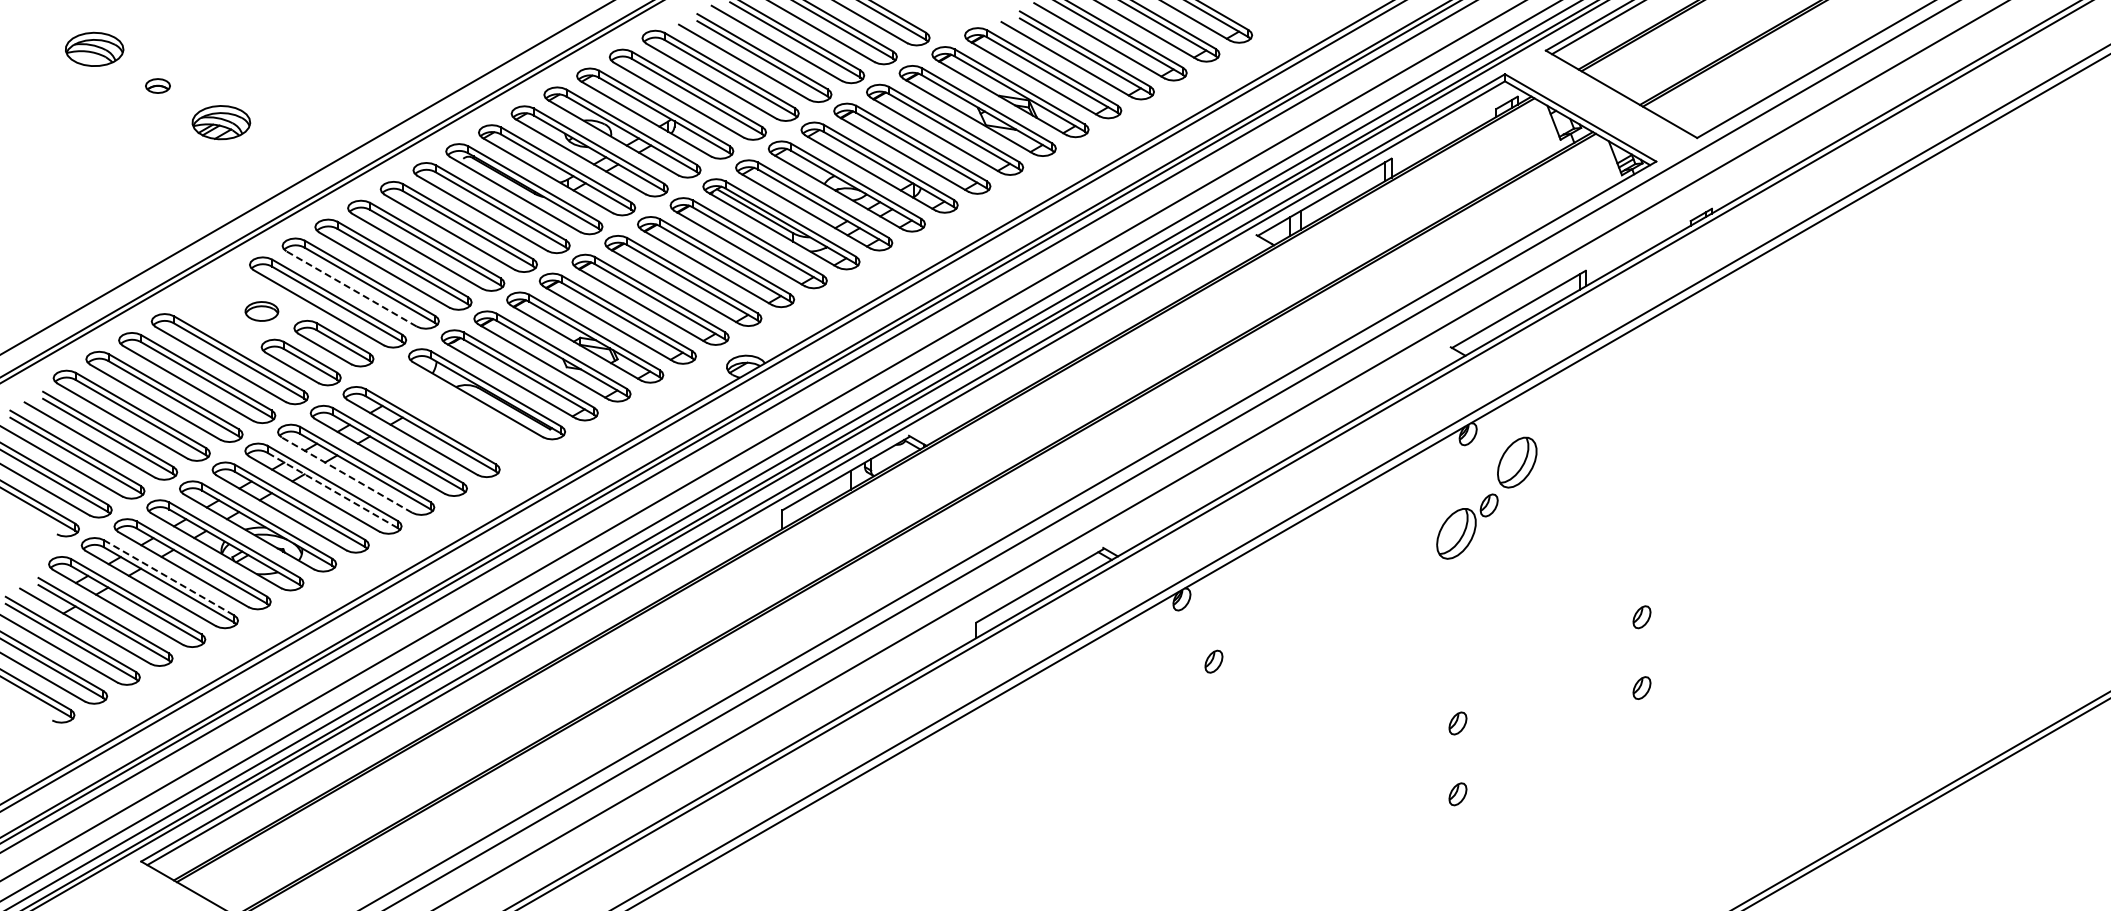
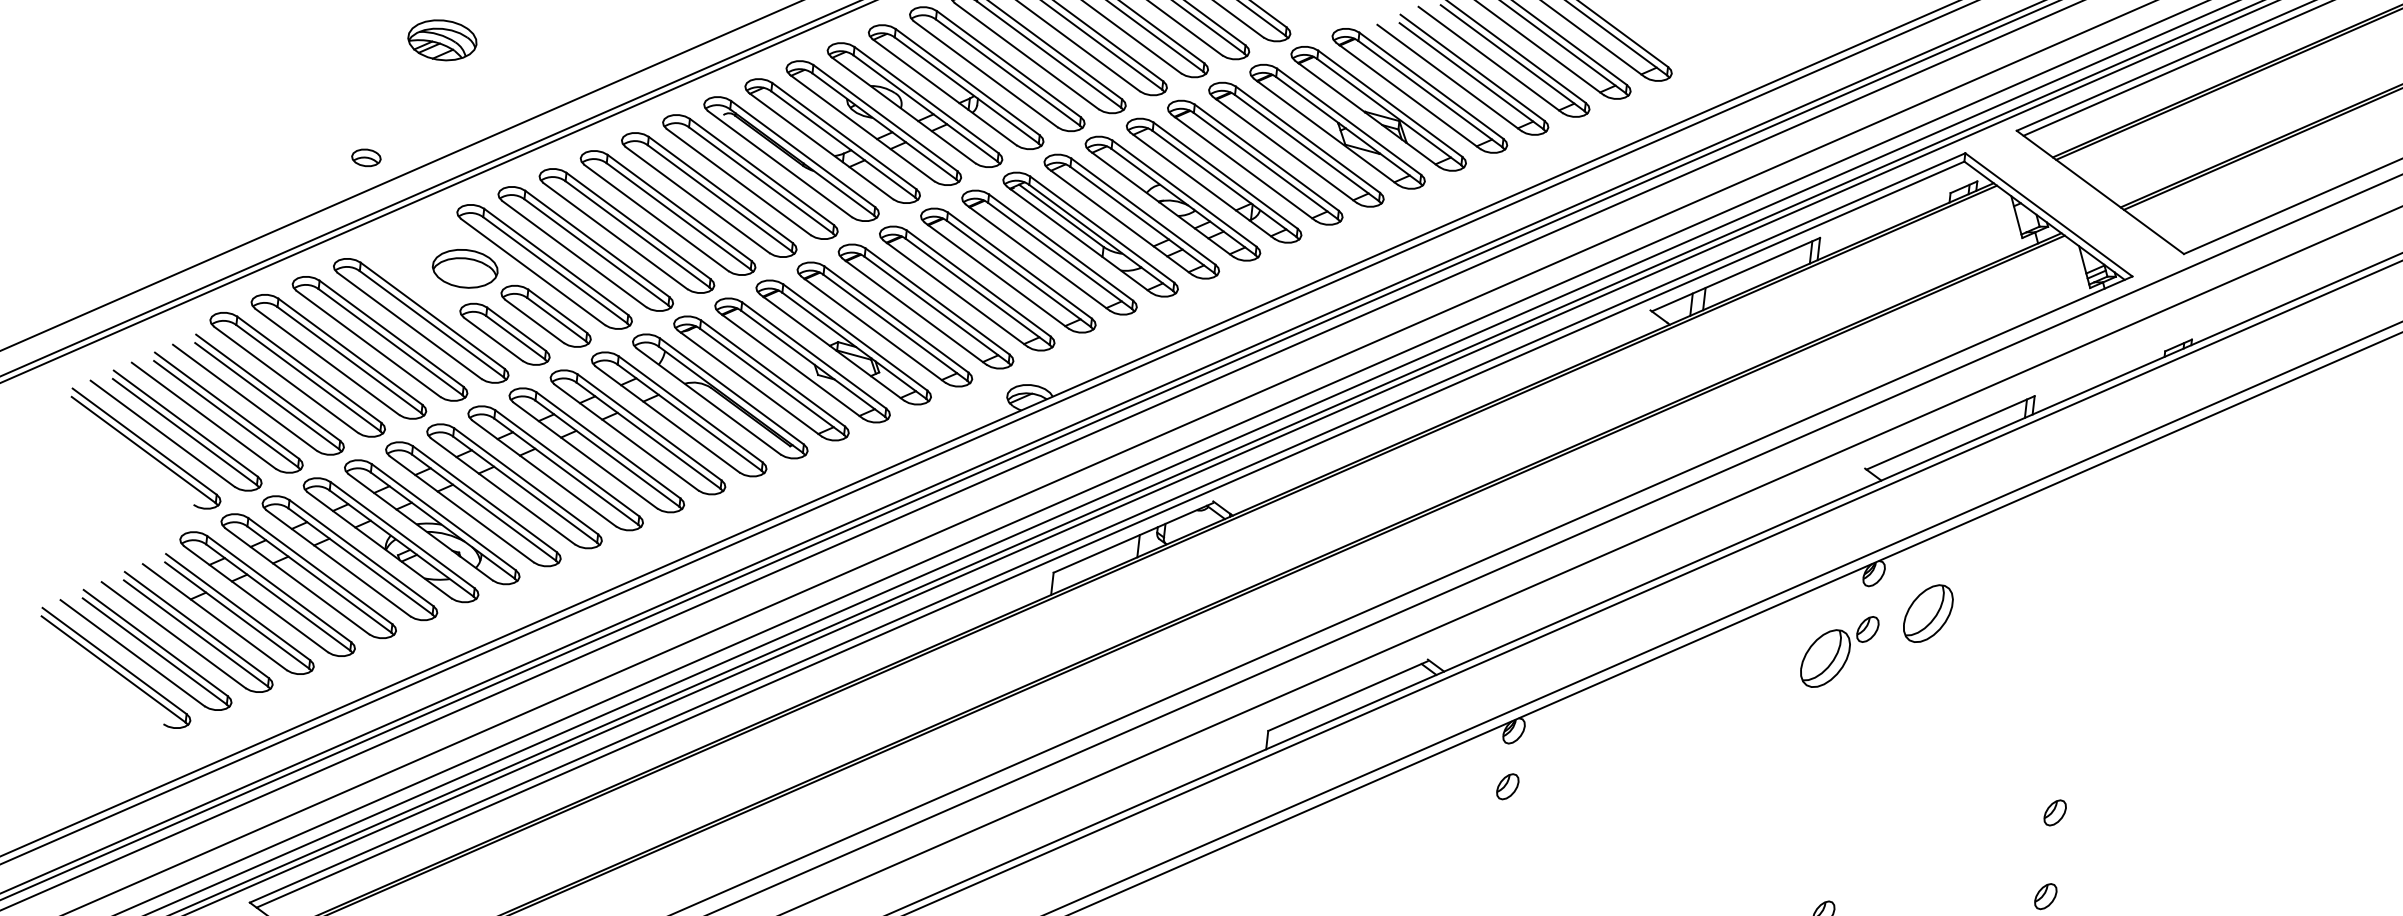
part: (168, 227) -> (366, 157), added
line: (351, 288) -> (574, 253), dashed -> solid
part: (261, 311) -> (464, 268), size x1.67
part: (454, 413) -> (679, 414), added
line: (346, 474) -> (543, 472), dashed -> solid
line: (332, 490) -> (524, 489), dashed -> solid
part: (1467, 526) -> (1839, 651), moved
line: (169, 578) -> (320, 571), dashed -> solid
part: (1213, 661) -> (1507, 786), moved

